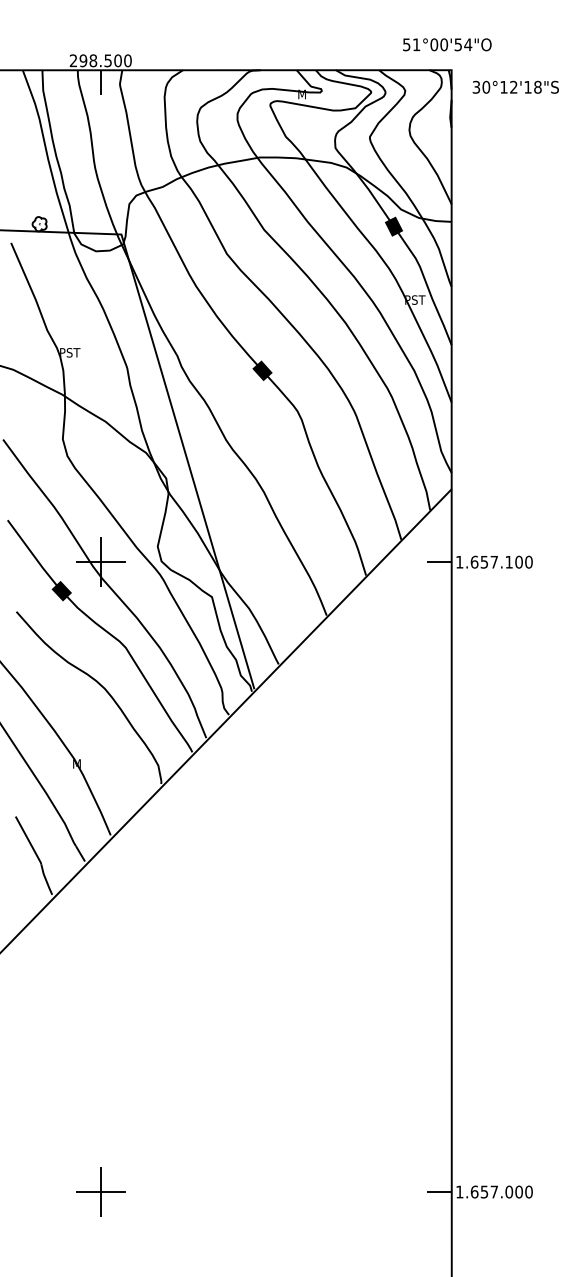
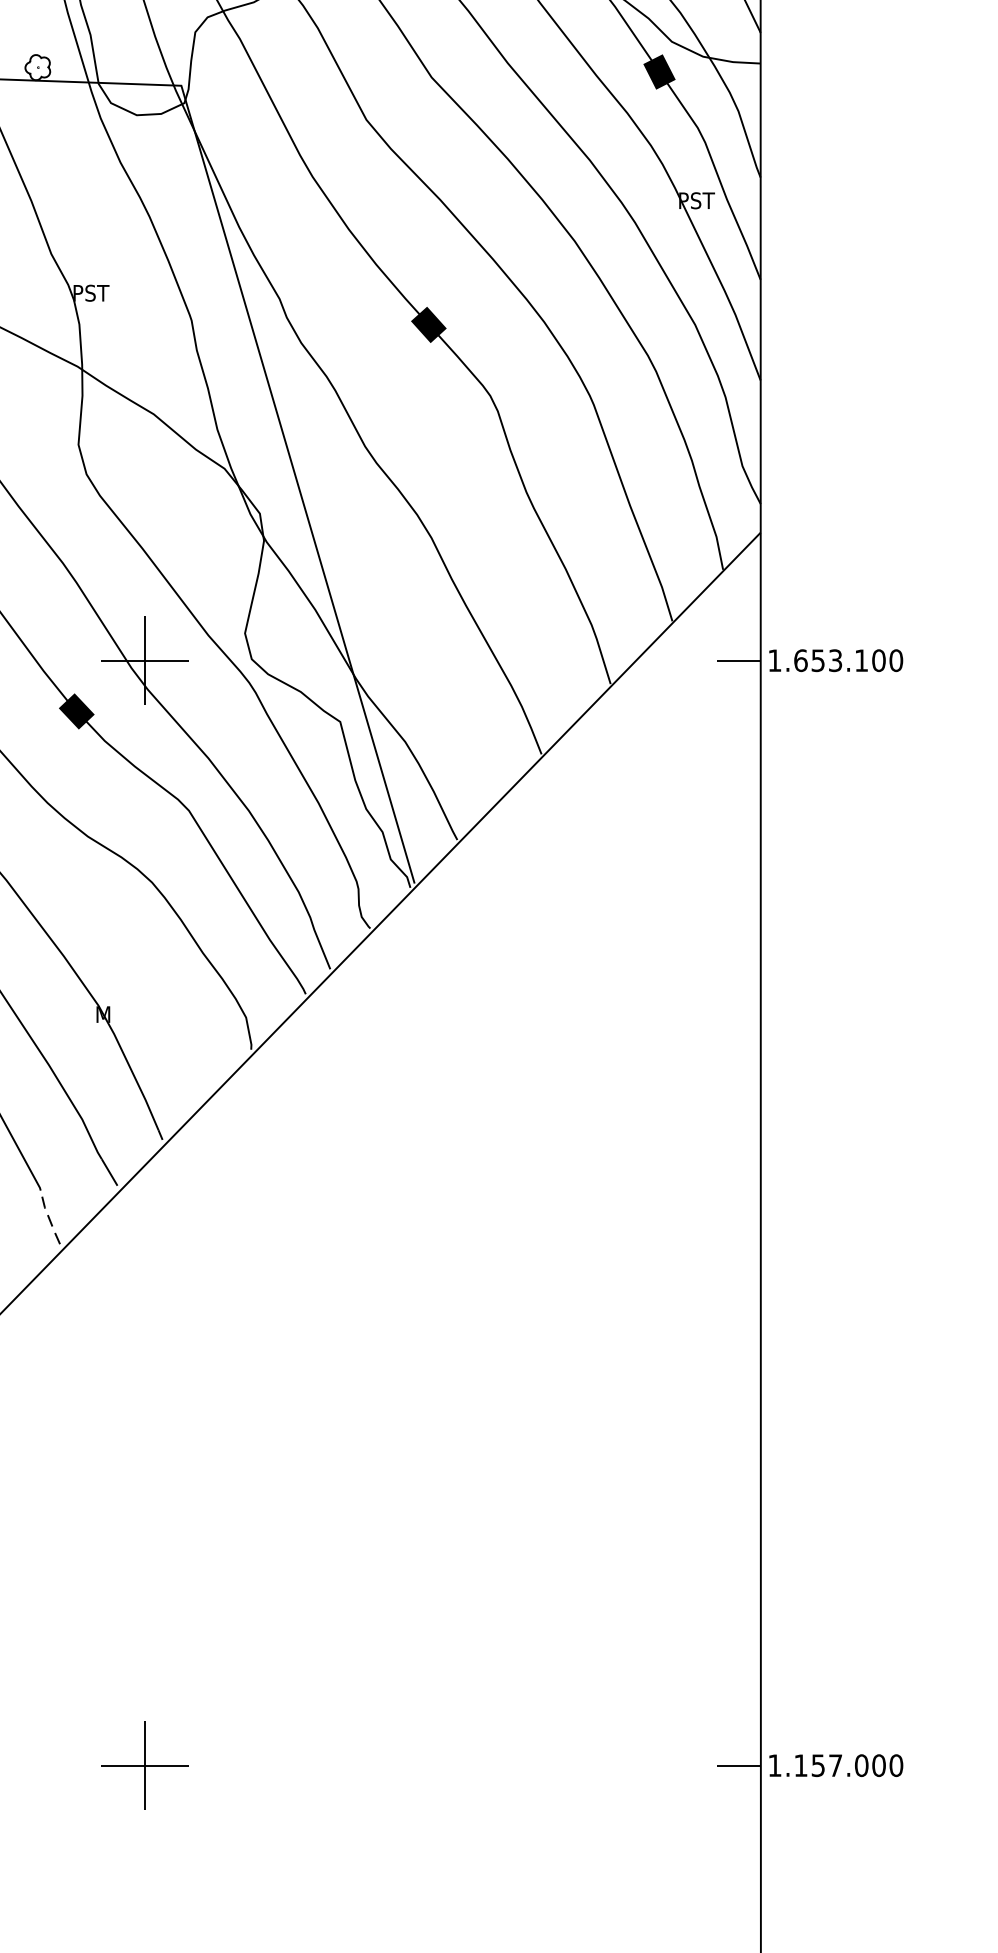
text: (493, 561) -> (834, 659), 1.657.100 -> 1.653.100
line: (45, 879) -> (48, 1217), solid -> dashed
text: (474, 1191) -> (800, 1764), 1.657.000 -> 1.157.000

